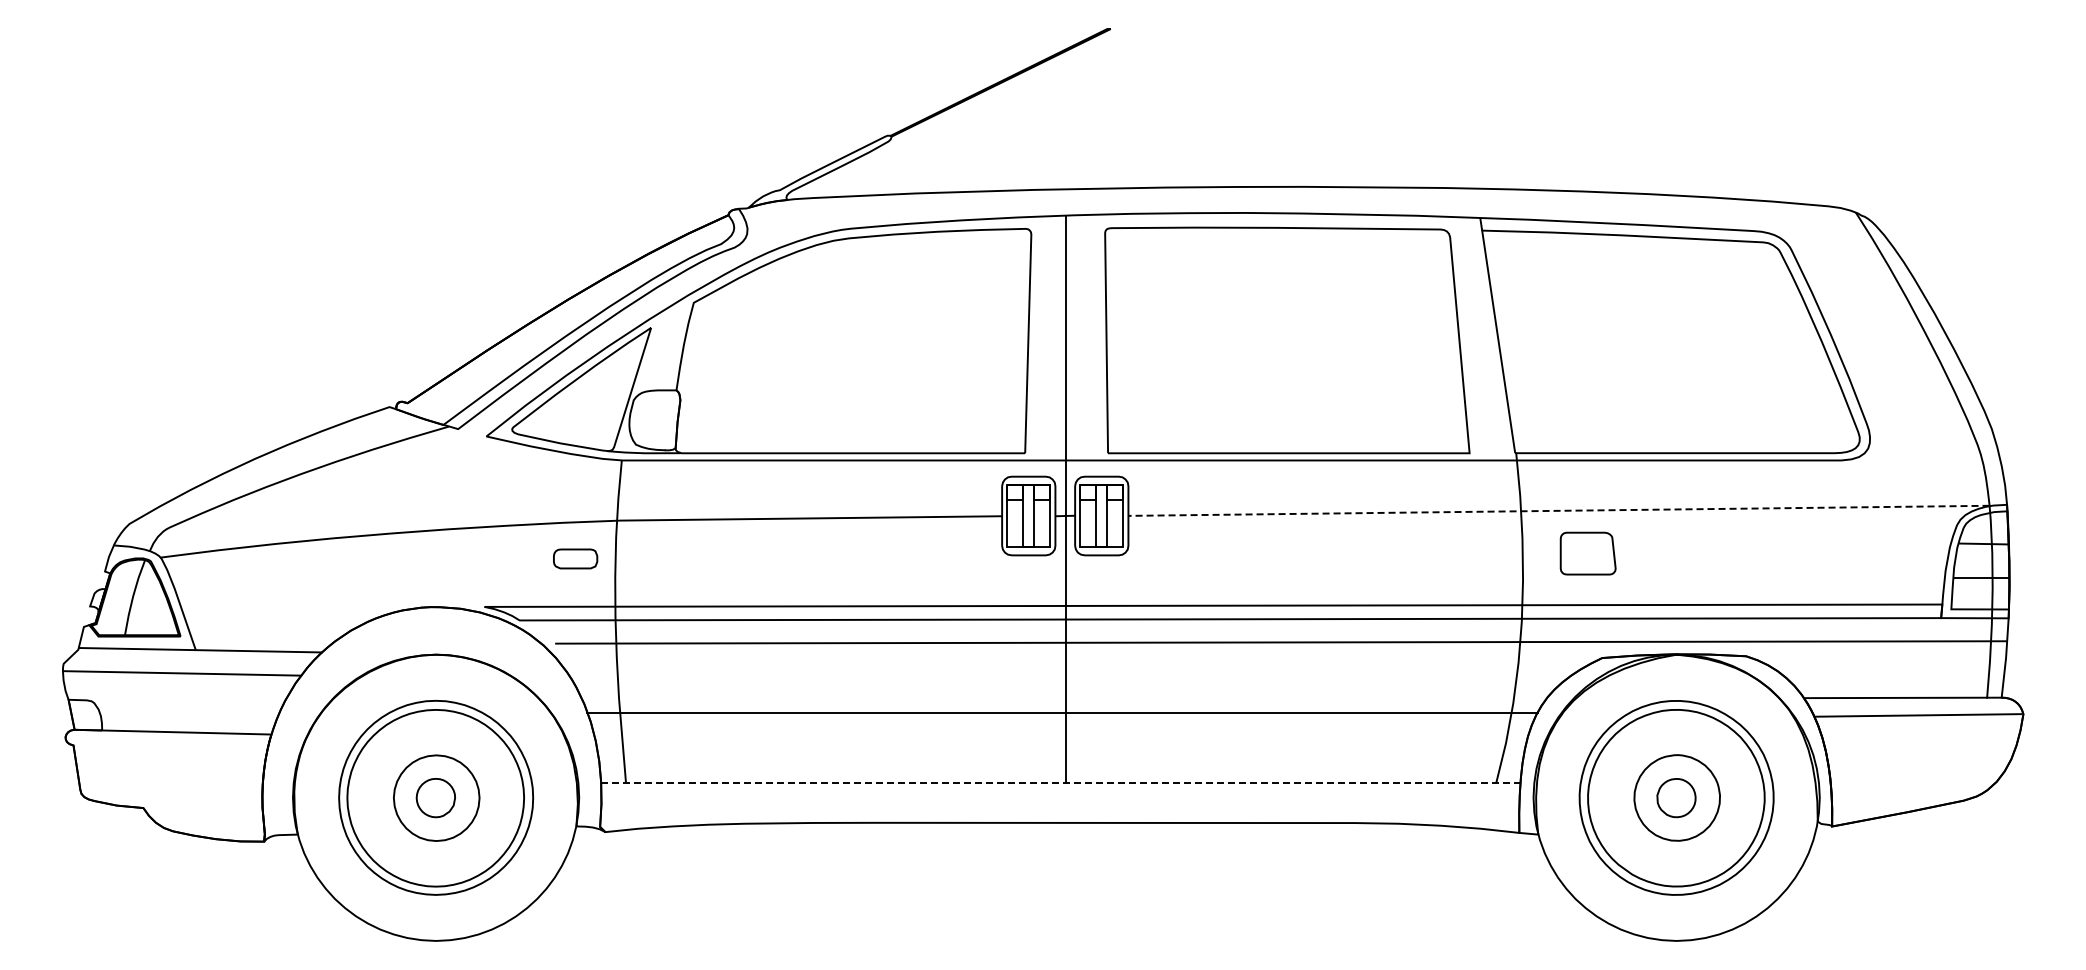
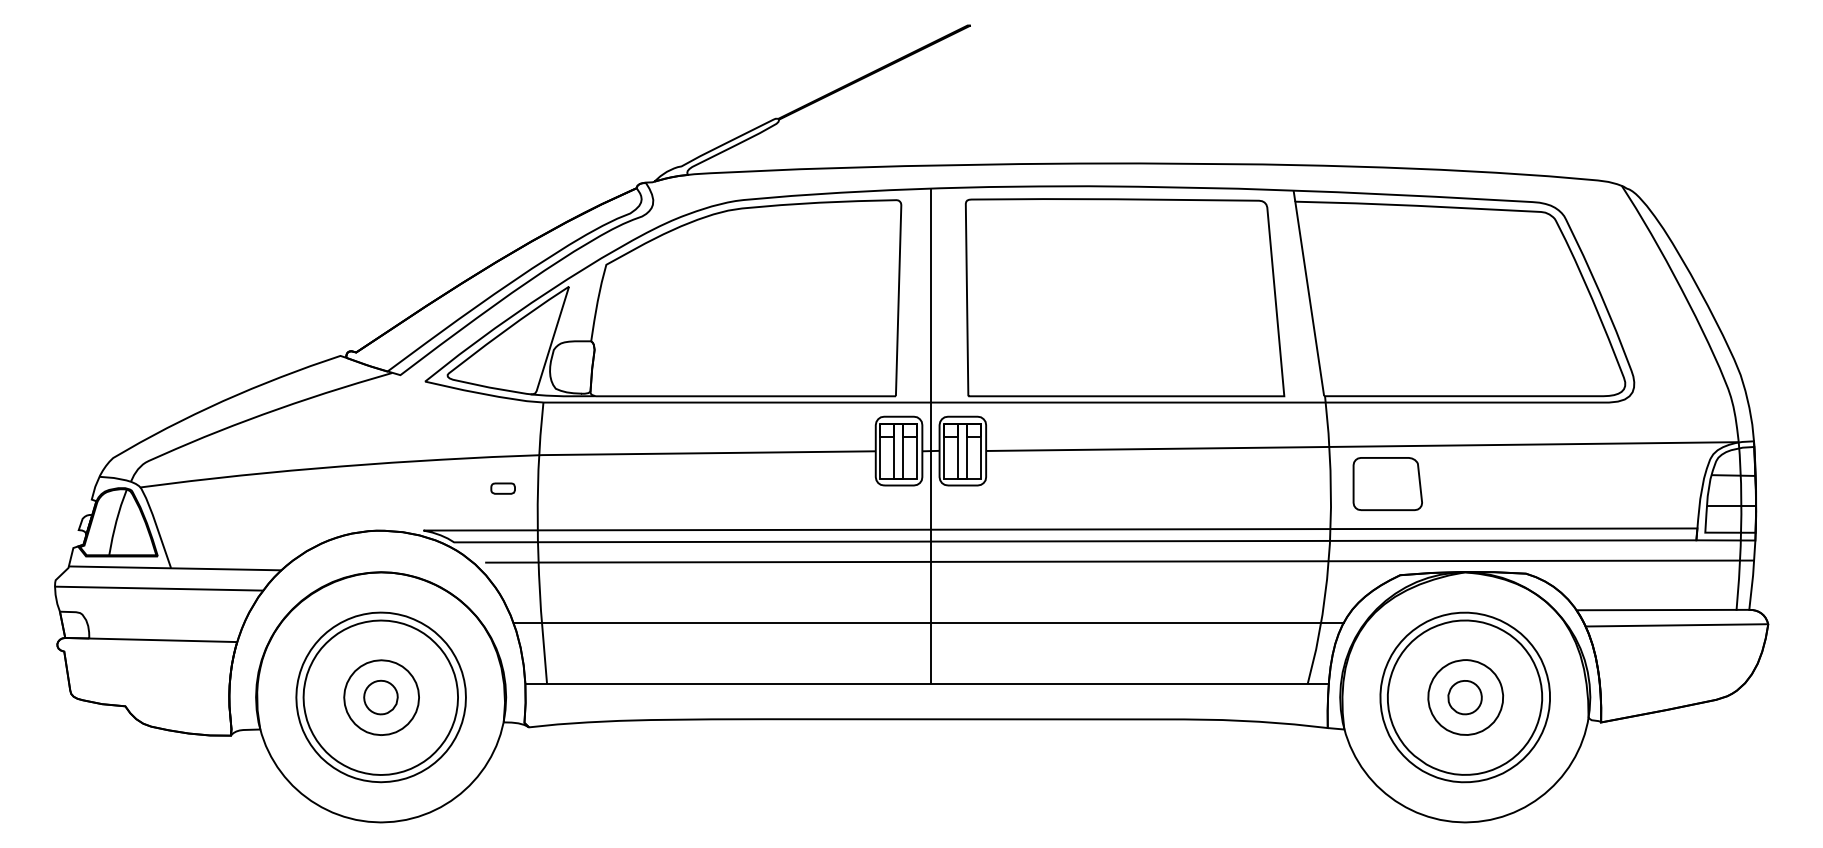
line: (1558, 510) -> (1361, 446), dashed -> solid
part: (1588, 553) -> (1388, 483), size x1.43
part: (575, 558) -> (502, 488), size x0.62
line: (1060, 782) -> (926, 683), dashed -> solid

